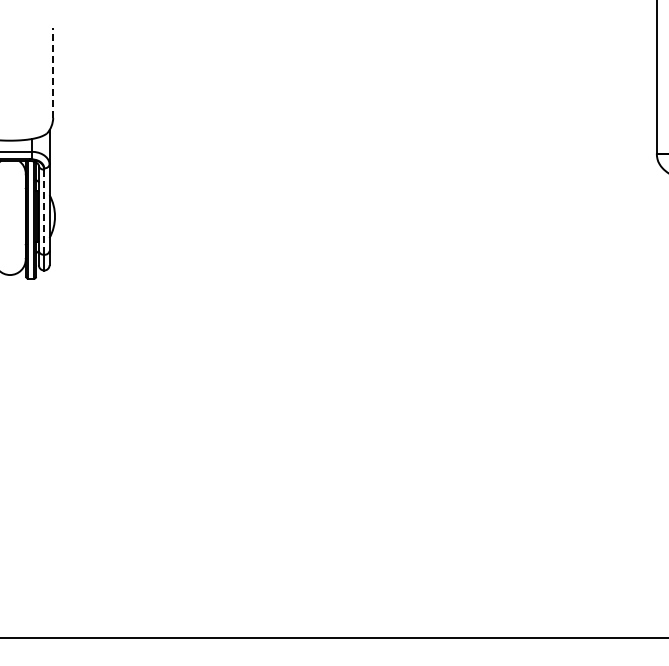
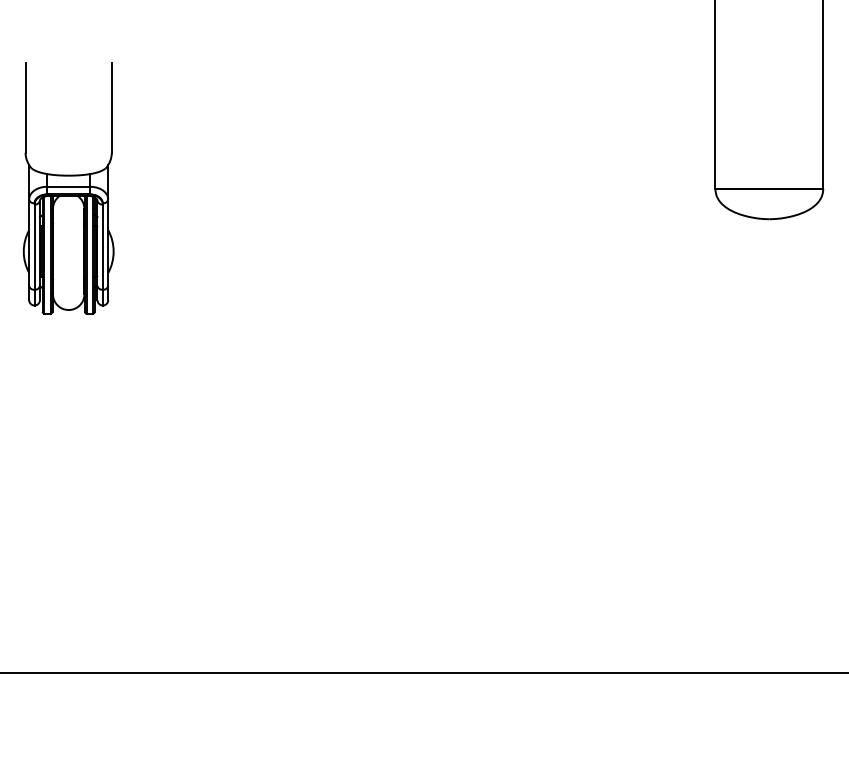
line: (52, 72) -> (111, 107), dashed -> solid
line: (43, 212) -> (102, 247), dashed -> solid

